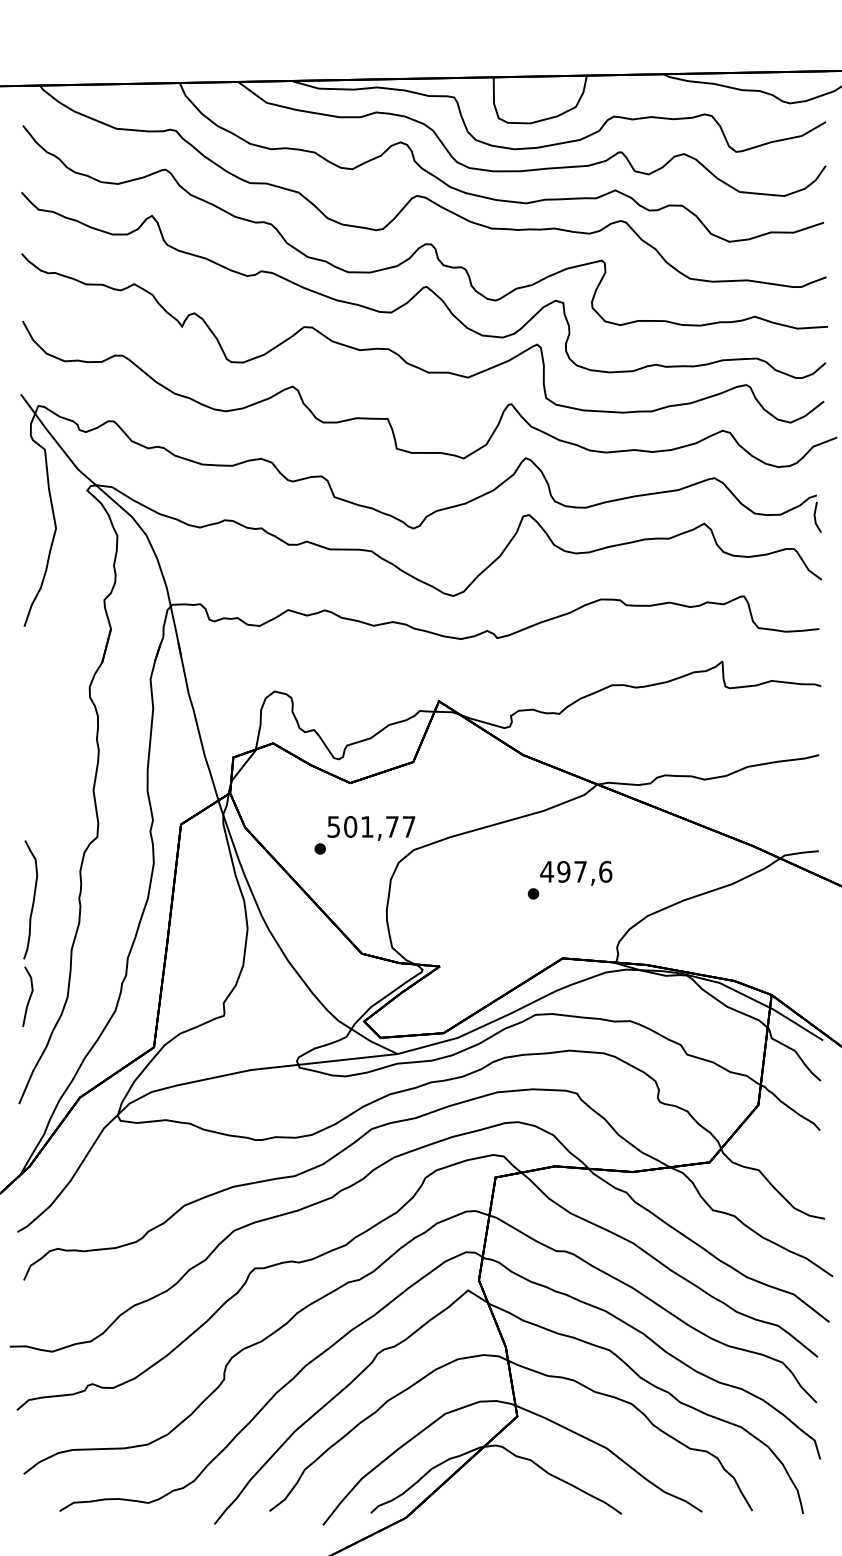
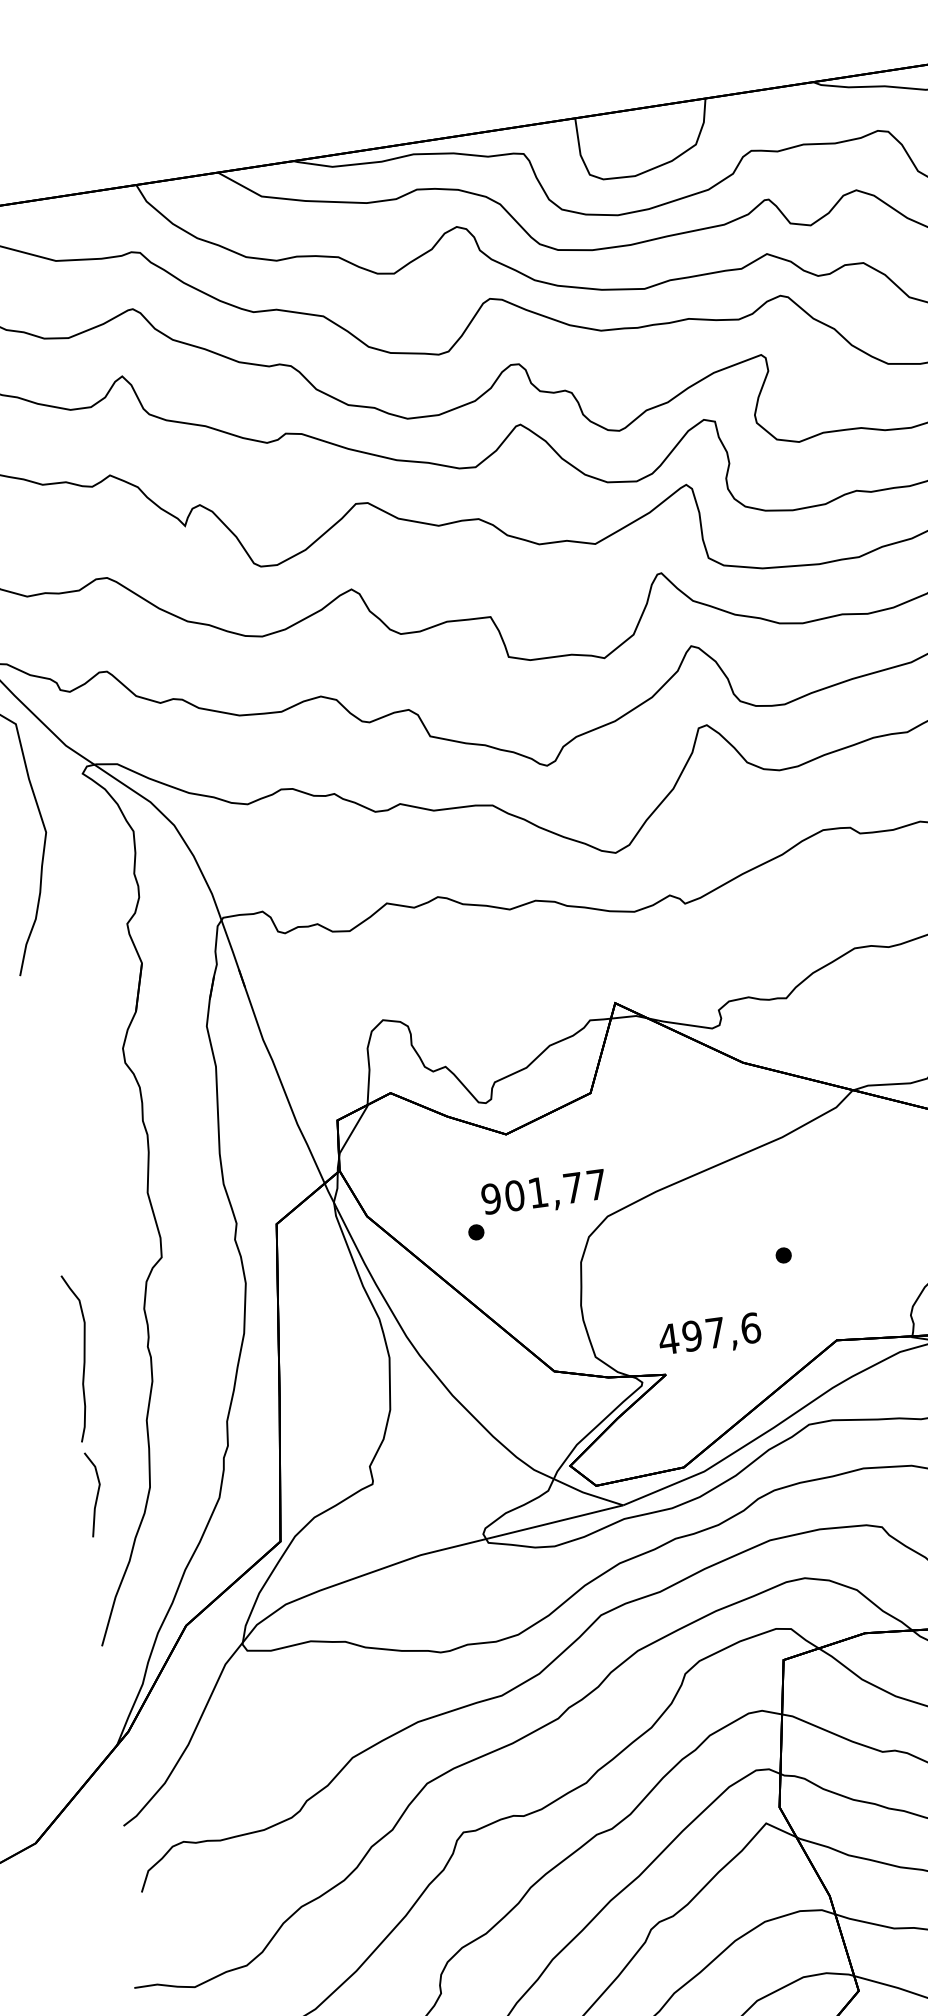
text: (333, 826) -> (490, 1198), 501,77 -> 901,77
text: (576, 872) -> (710, 1334), moved

